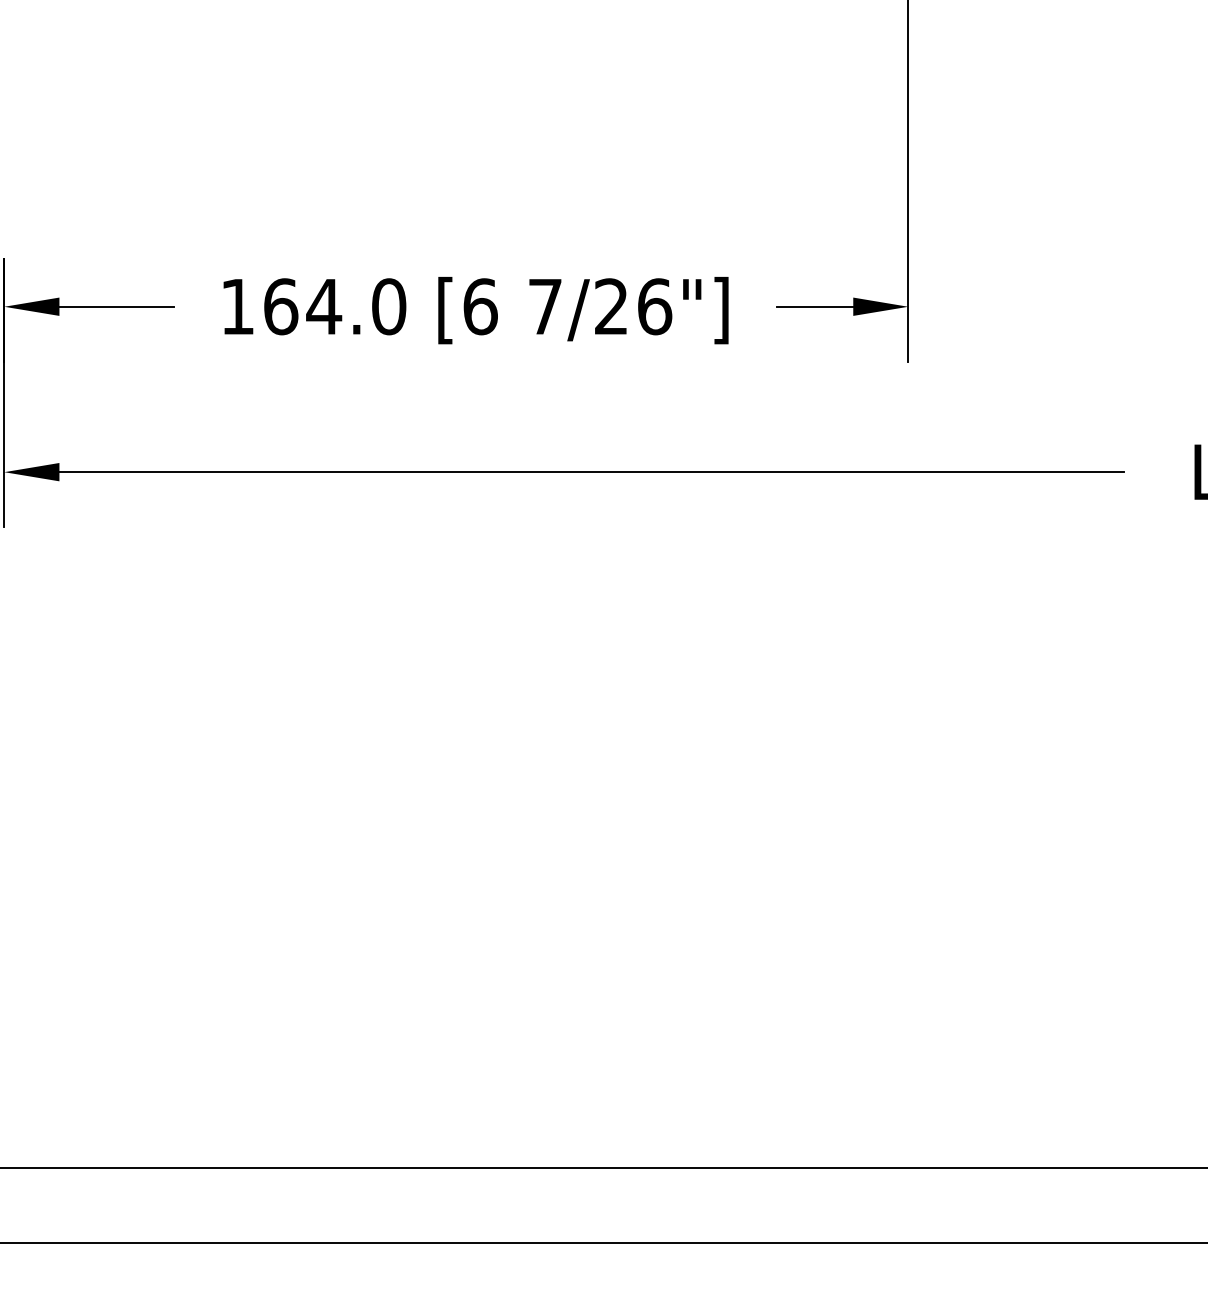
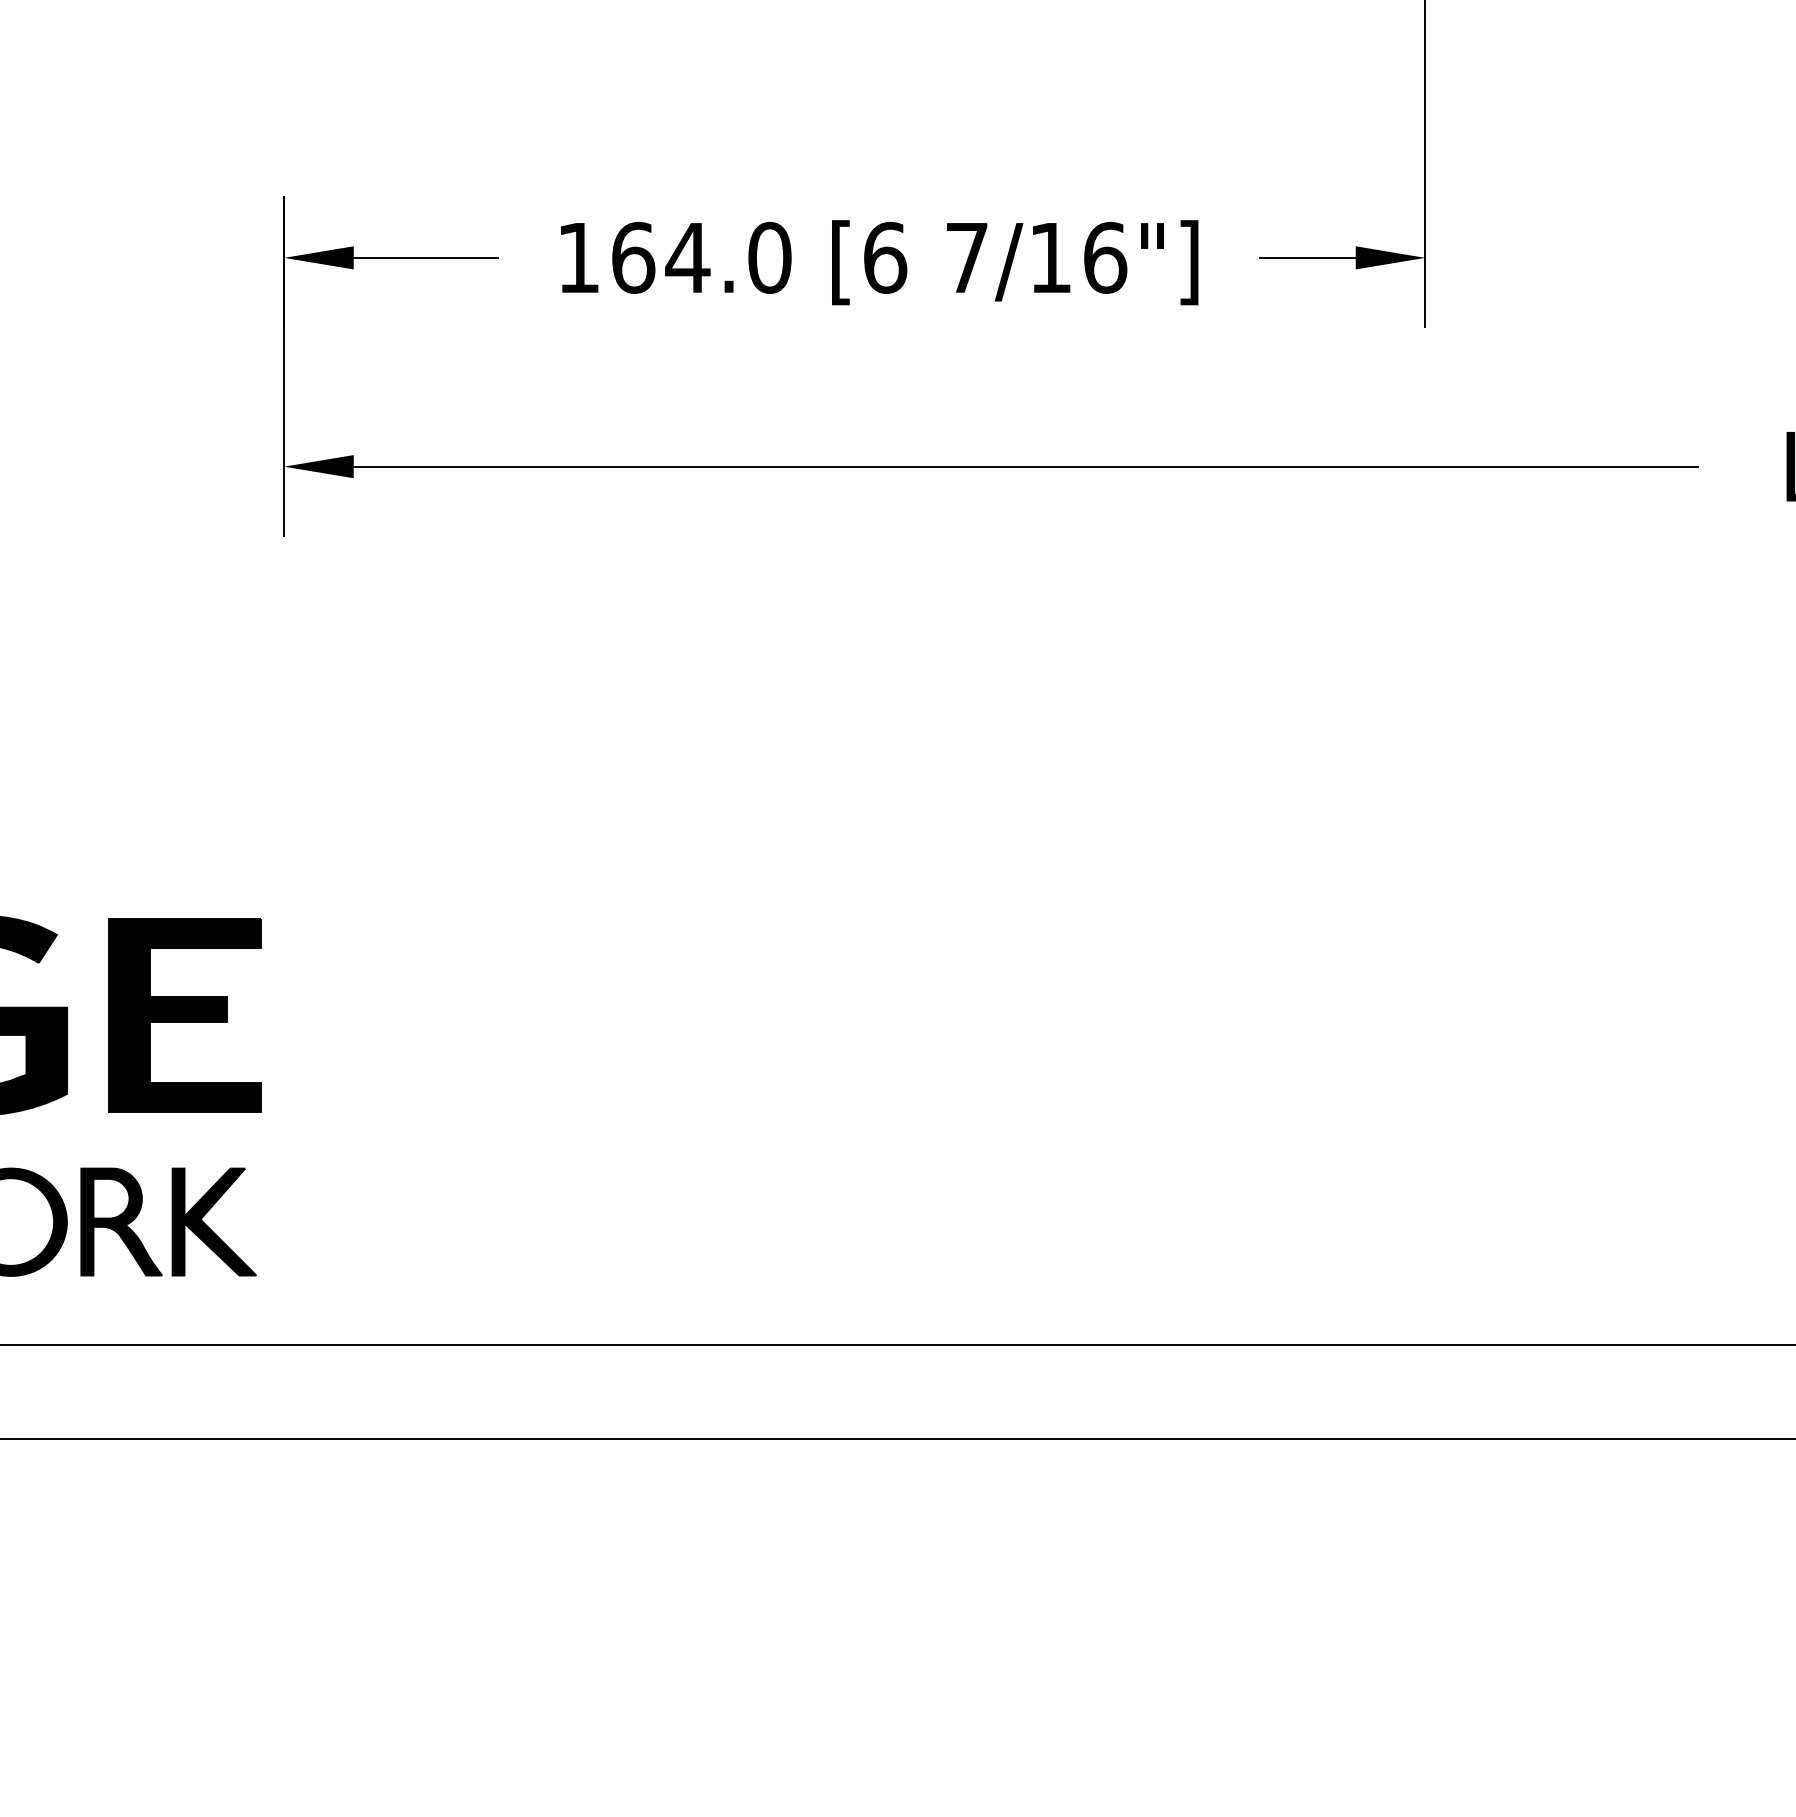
text: (610, 305) -> (1049, 256), 7/26"] -> 7/16"]

